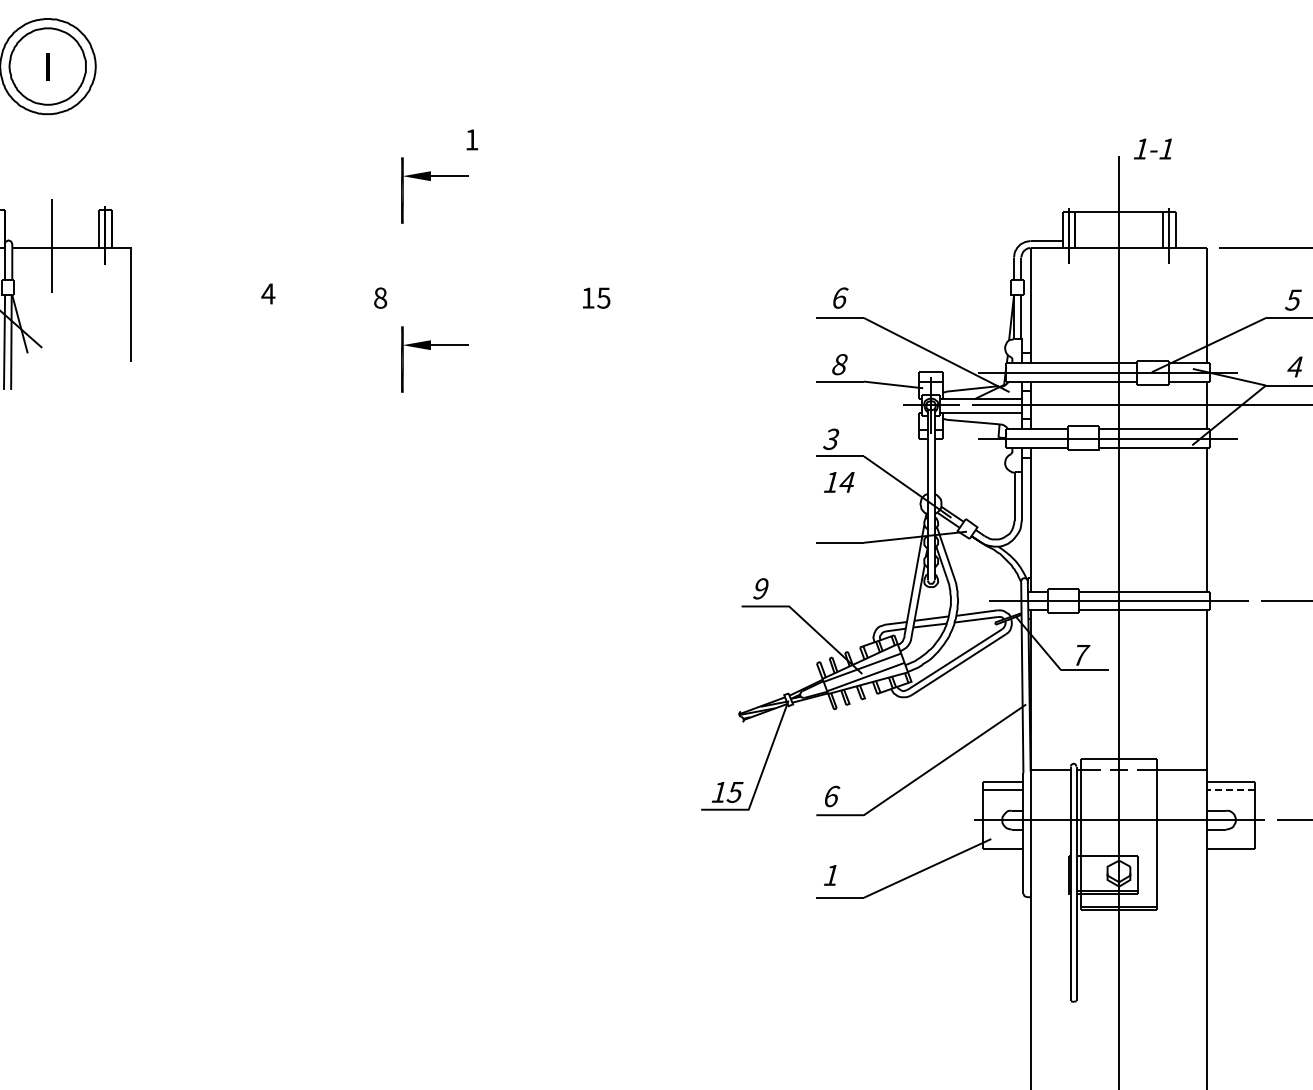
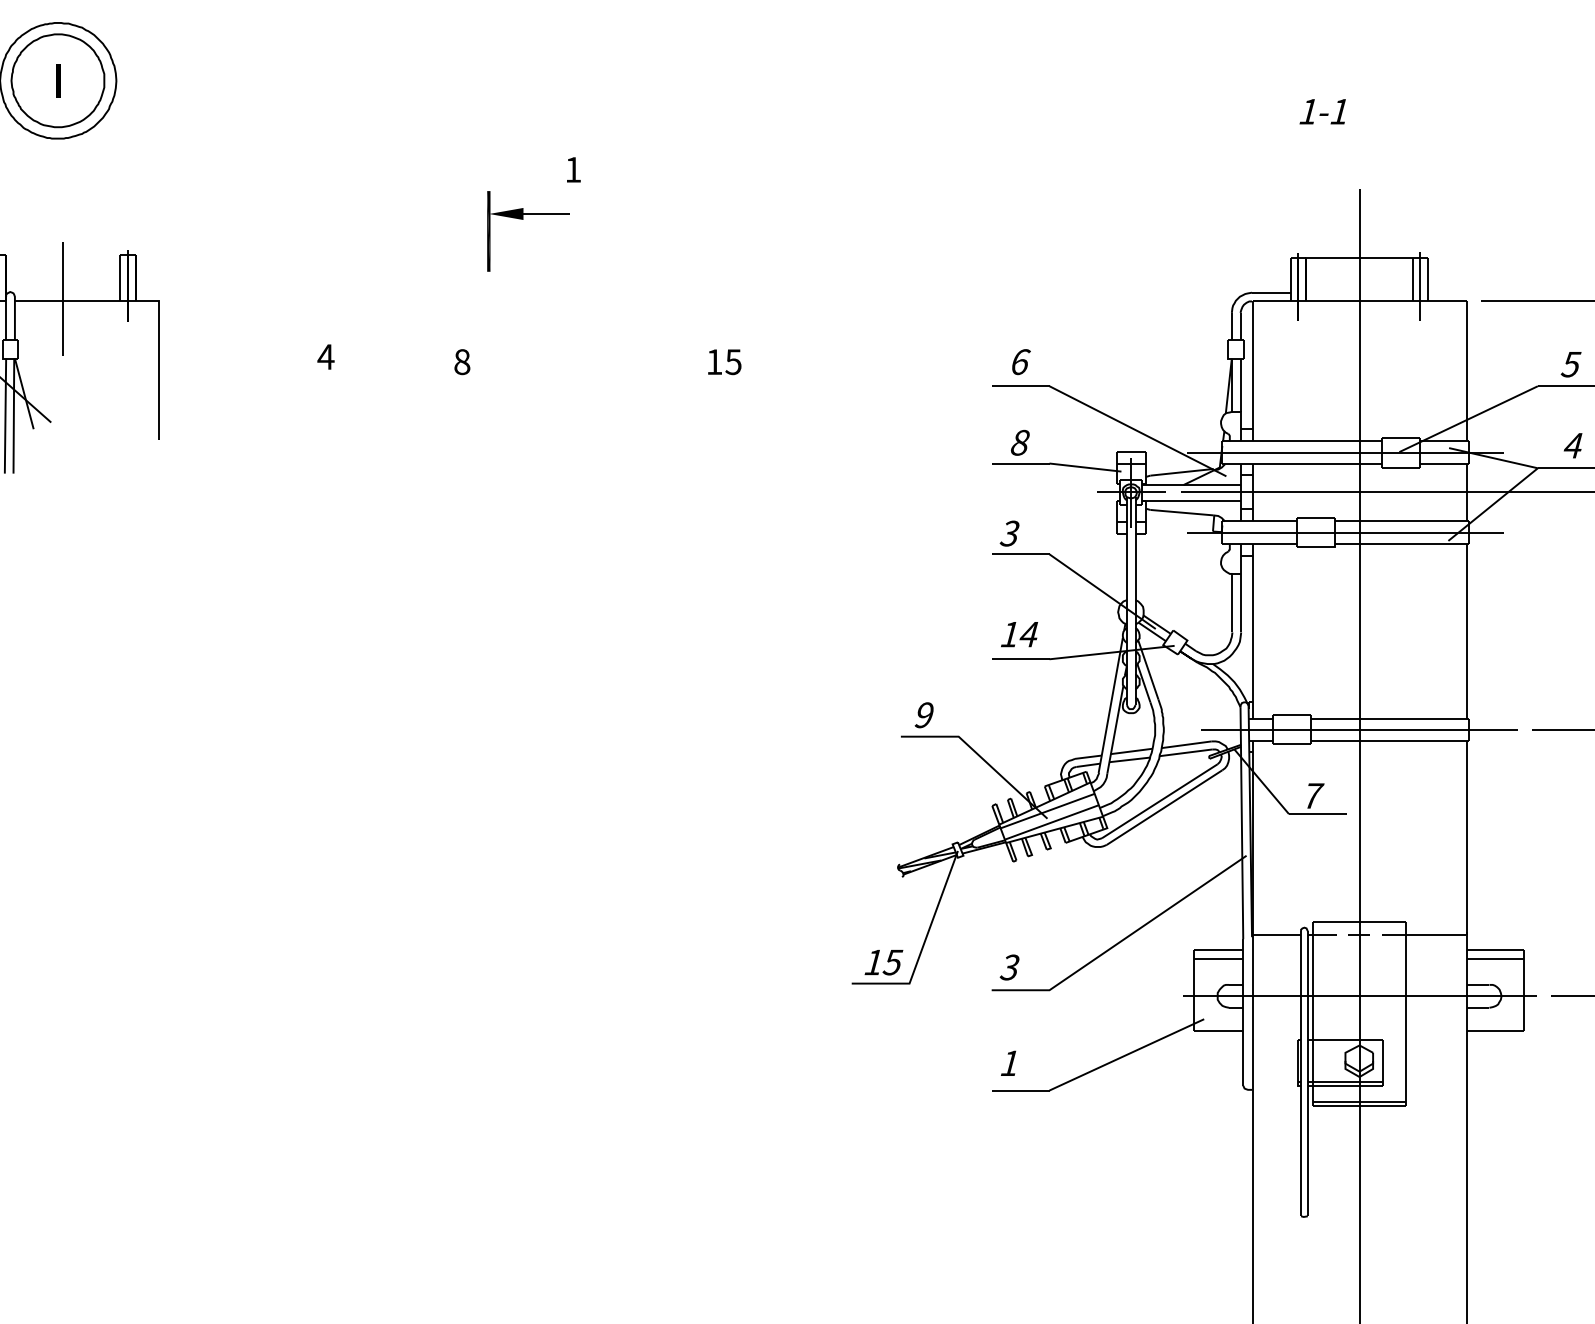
text: (1152, 148) -> (1322, 111), moved
part: (430, 349) -> (522, 424), removed
text: (839, 482) -> (1019, 634), moved
line: (1231, 789) -> (1496, 959), dashed -> solid
text: (831, 796) -> (1010, 967), 6 -> 3

